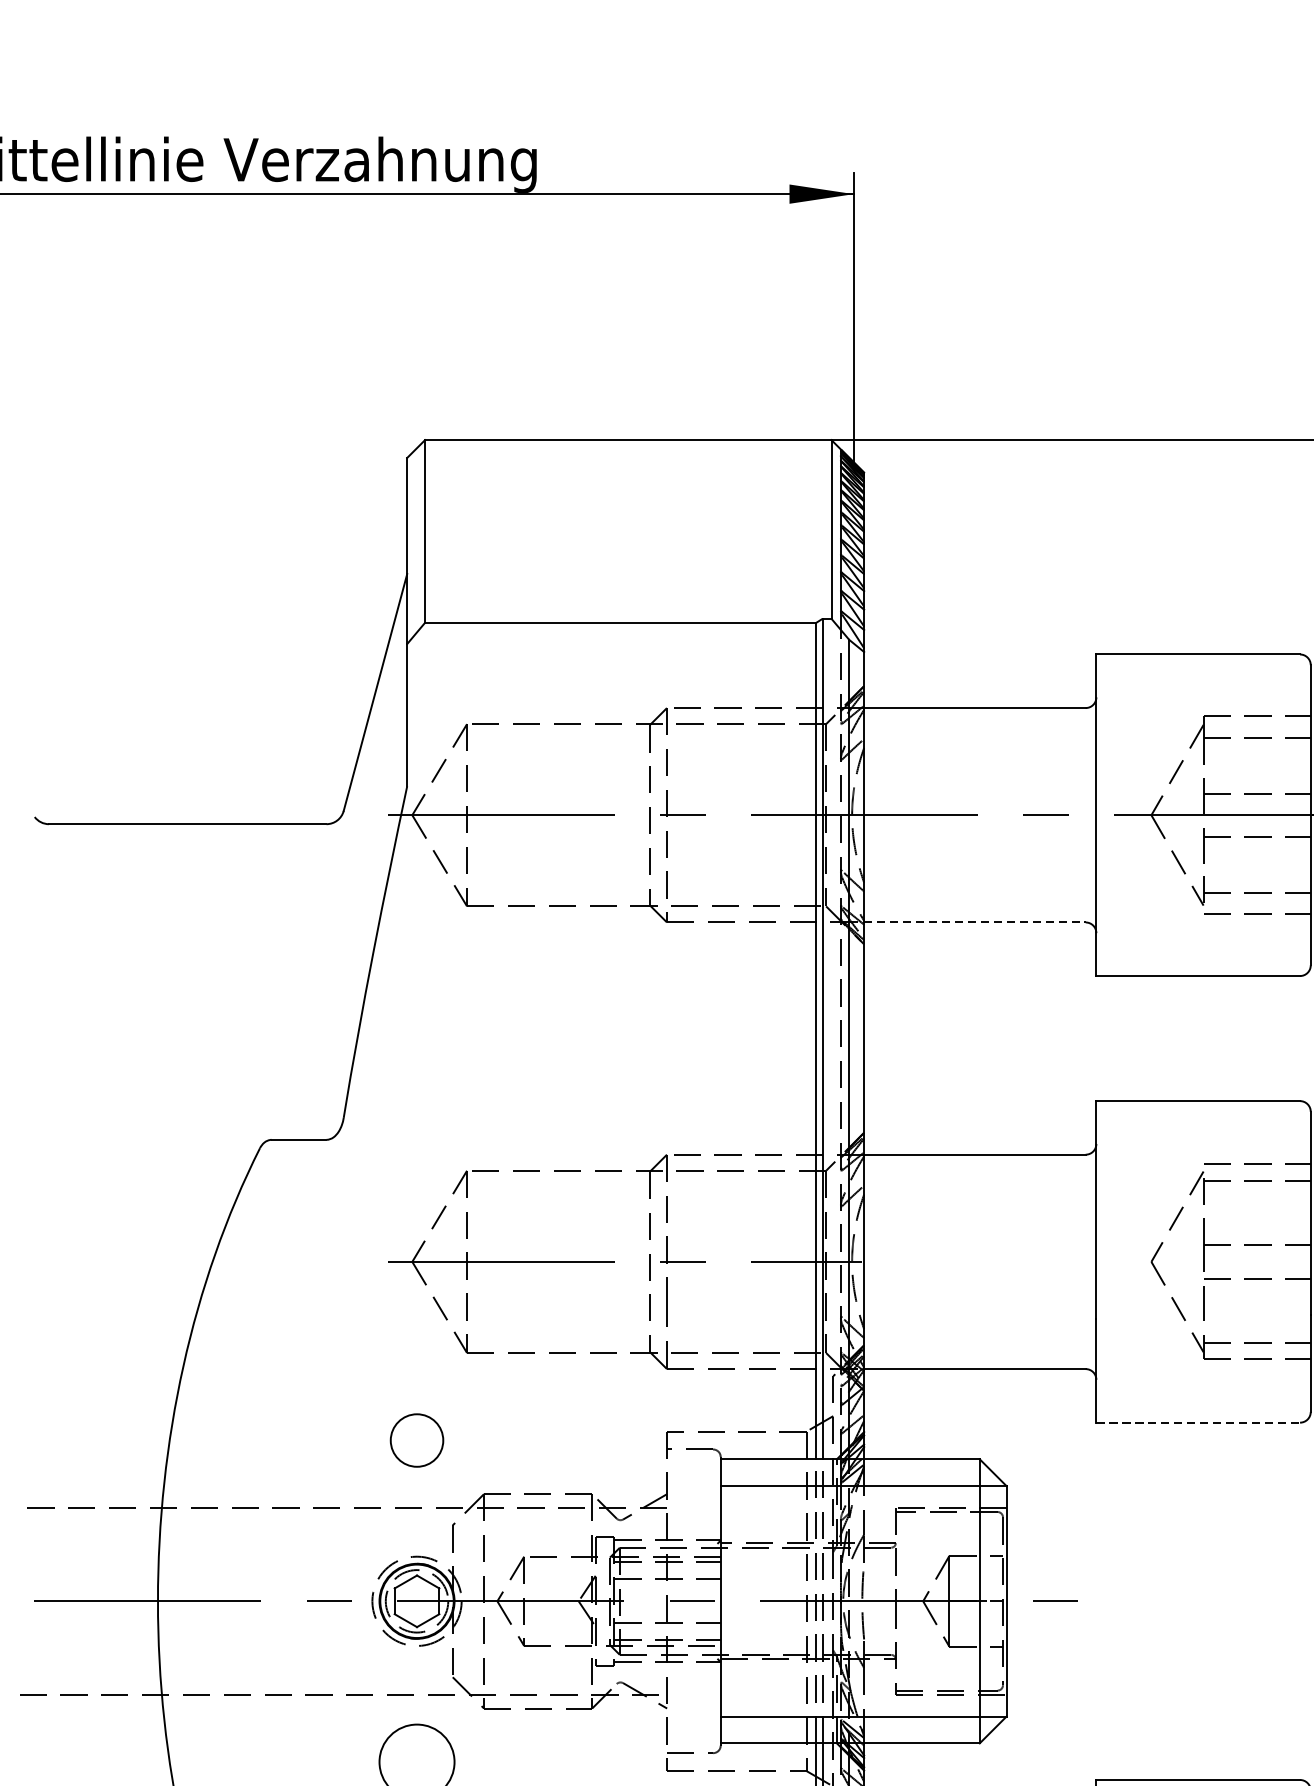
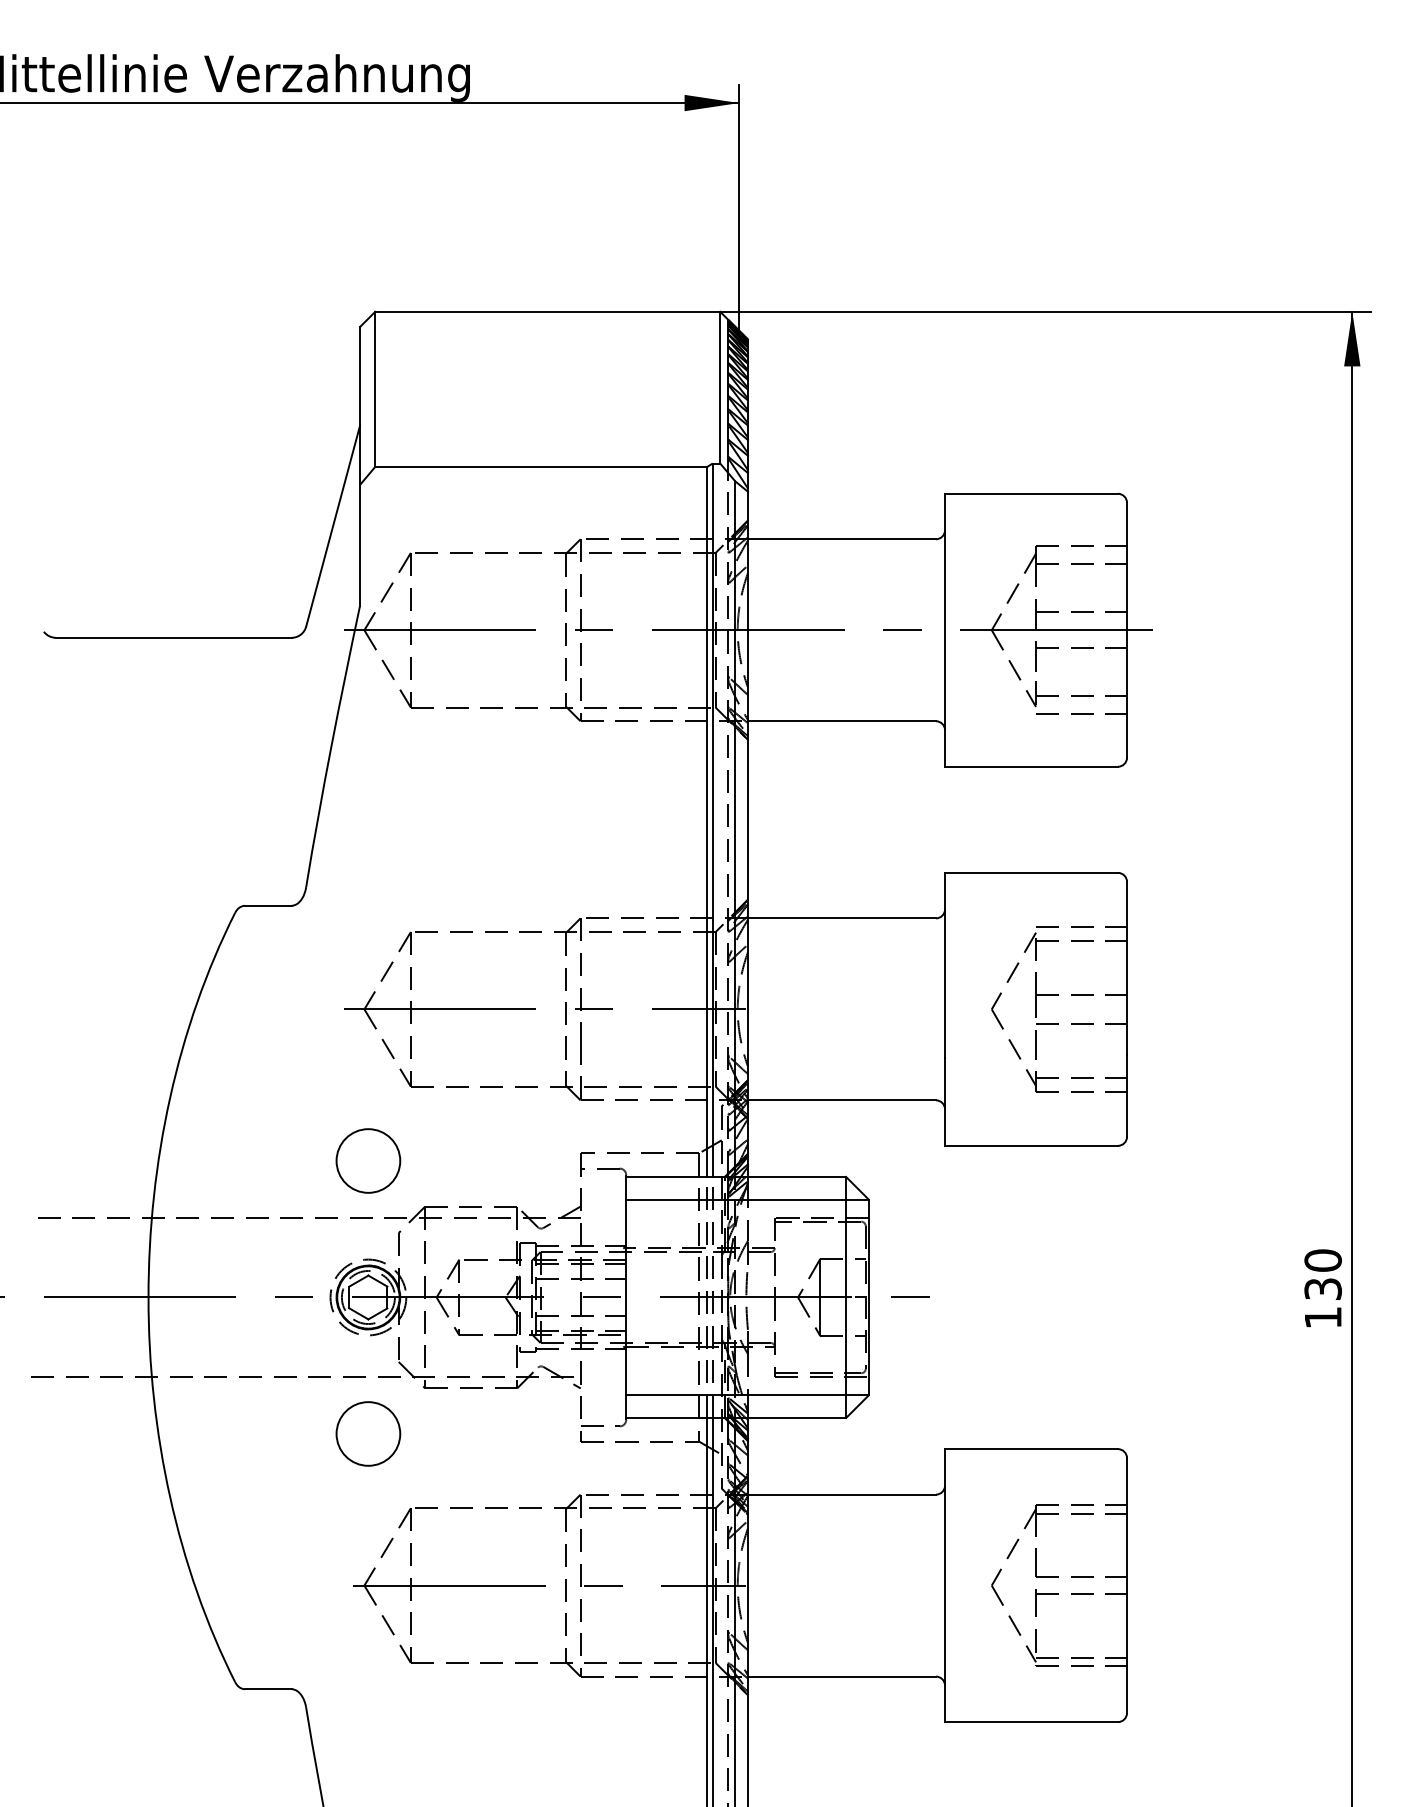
line: (975, 922) -> (842, 721), dashed -> solid
line: (1199, 1422) -> (1032, 1145), dashed -> solid
circle: (417, 1439) -> (368, 1160), size x1.43

